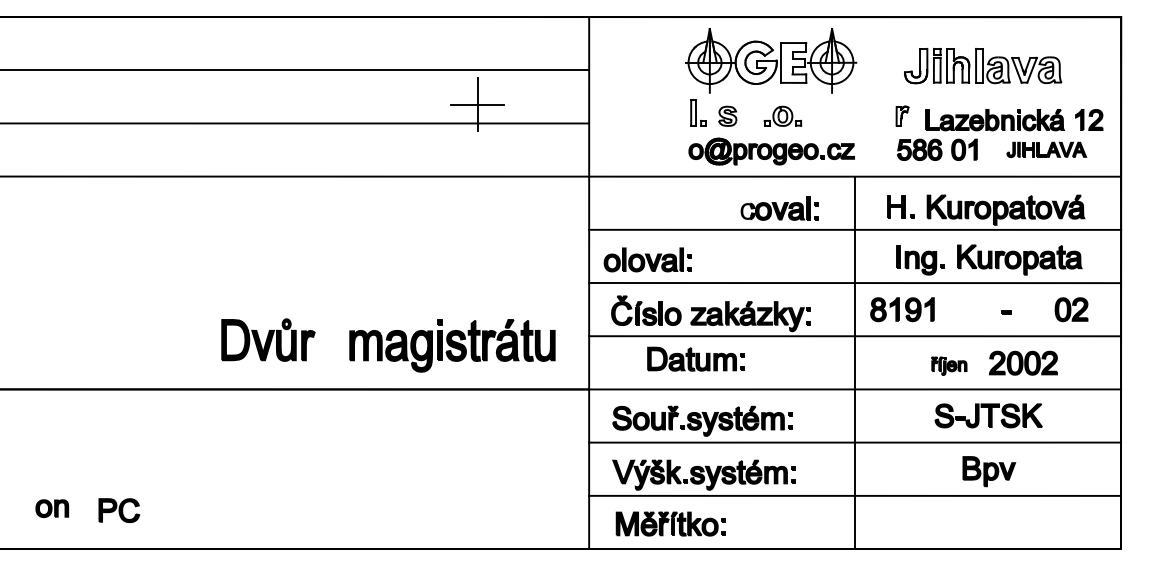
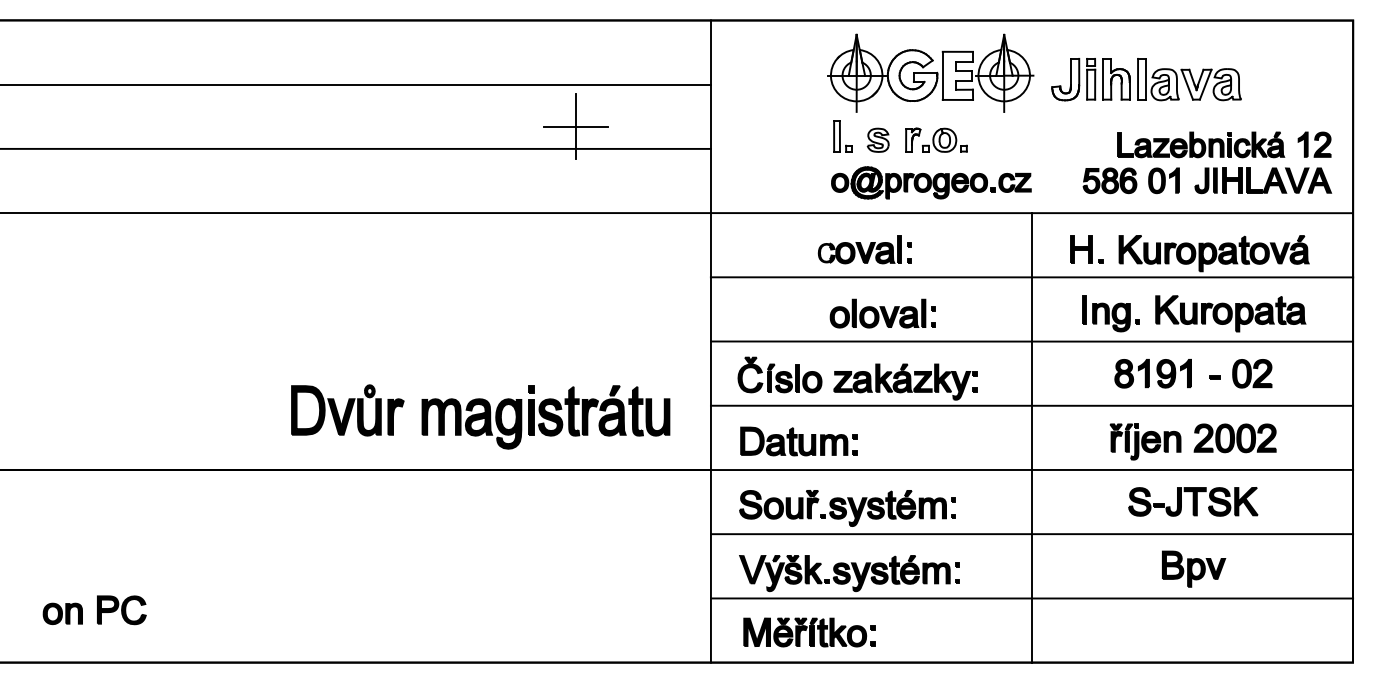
part: (983, 65) -> (1146, 79), moved
part: (902, 115) -> (913, 139), moved
part: (1046, 149) -> (1263, 180), size x1.43
part: (779, 208) -> (864, 249), moved
part: (647, 259) -> (882, 313), moved
part: (901, 309) -> (1152, 373), moved
part: (1071, 309) -> (1252, 373), moved
part: (268, 340) -> (347, 410), moved
part: (695, 359) -> (798, 441), moved
part: (949, 365) -> (1145, 441), size x1.67
part: (119, 510) -> (121, 610), moved

